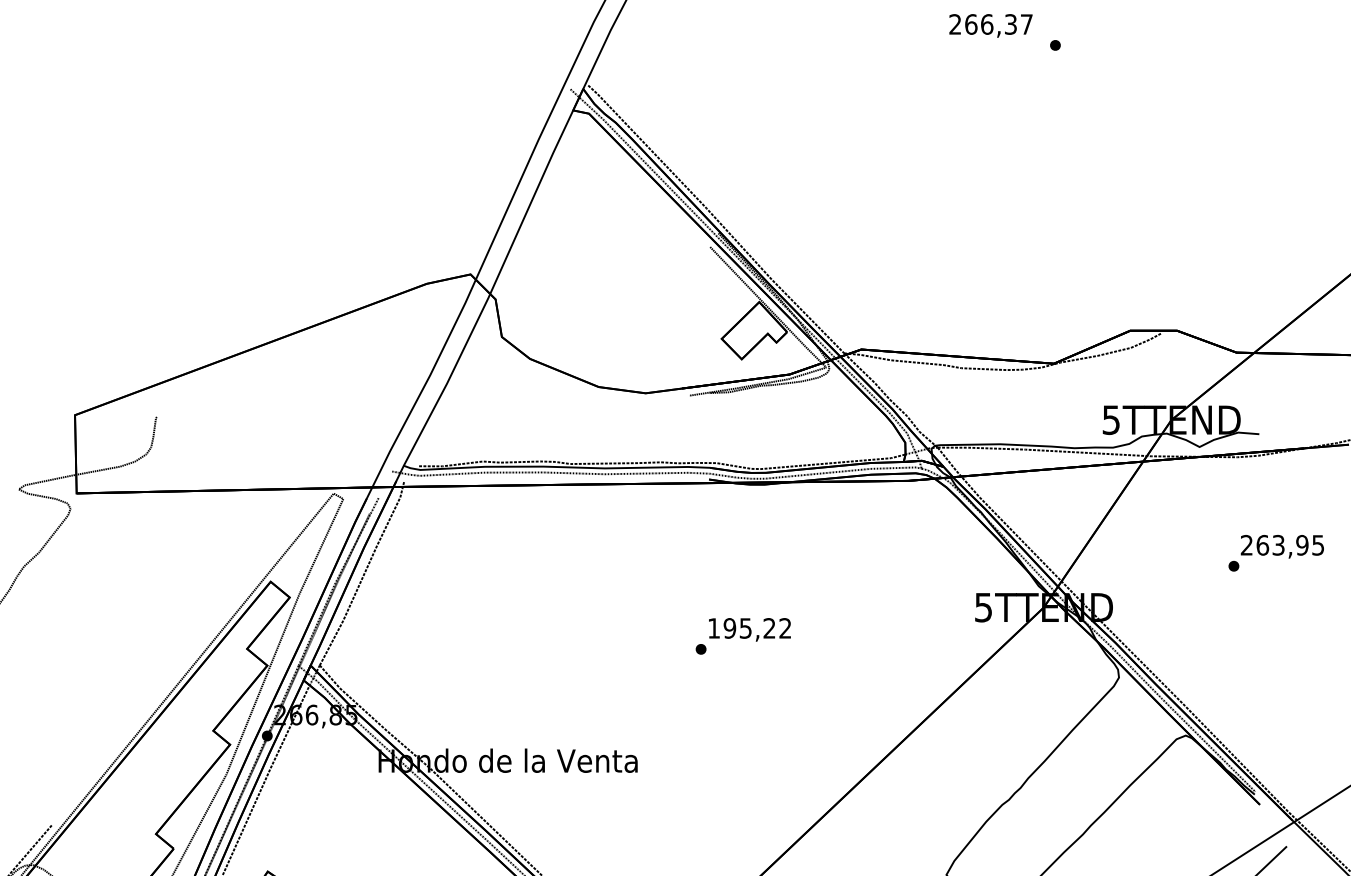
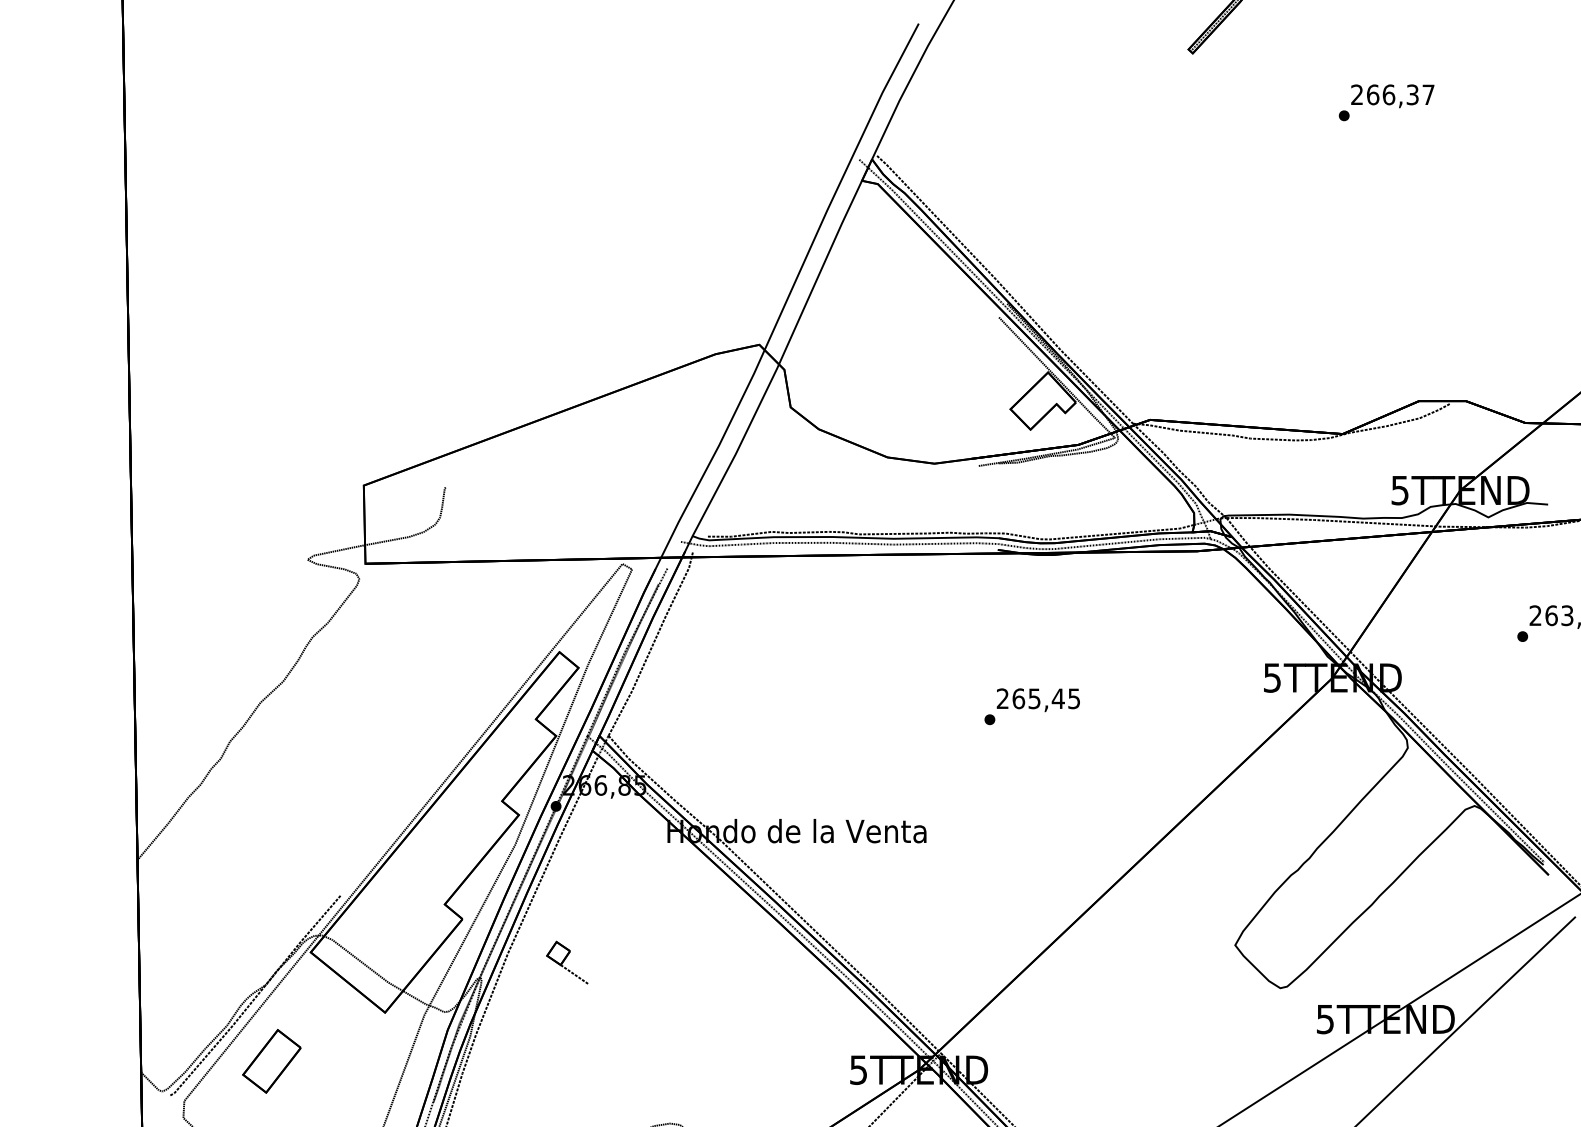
text: (990, 26) -> (1392, 96), moved
text: (748, 628) -> (1037, 698), 195,22 -> 265,45

